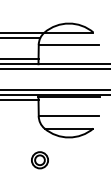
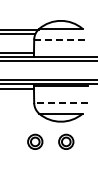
line: (68, 44) -> (60, 39), solid -> dashed
line: (68, 116) -> (60, 103), solid -> dashed
part: (75, 159) -> (66, 141), added

